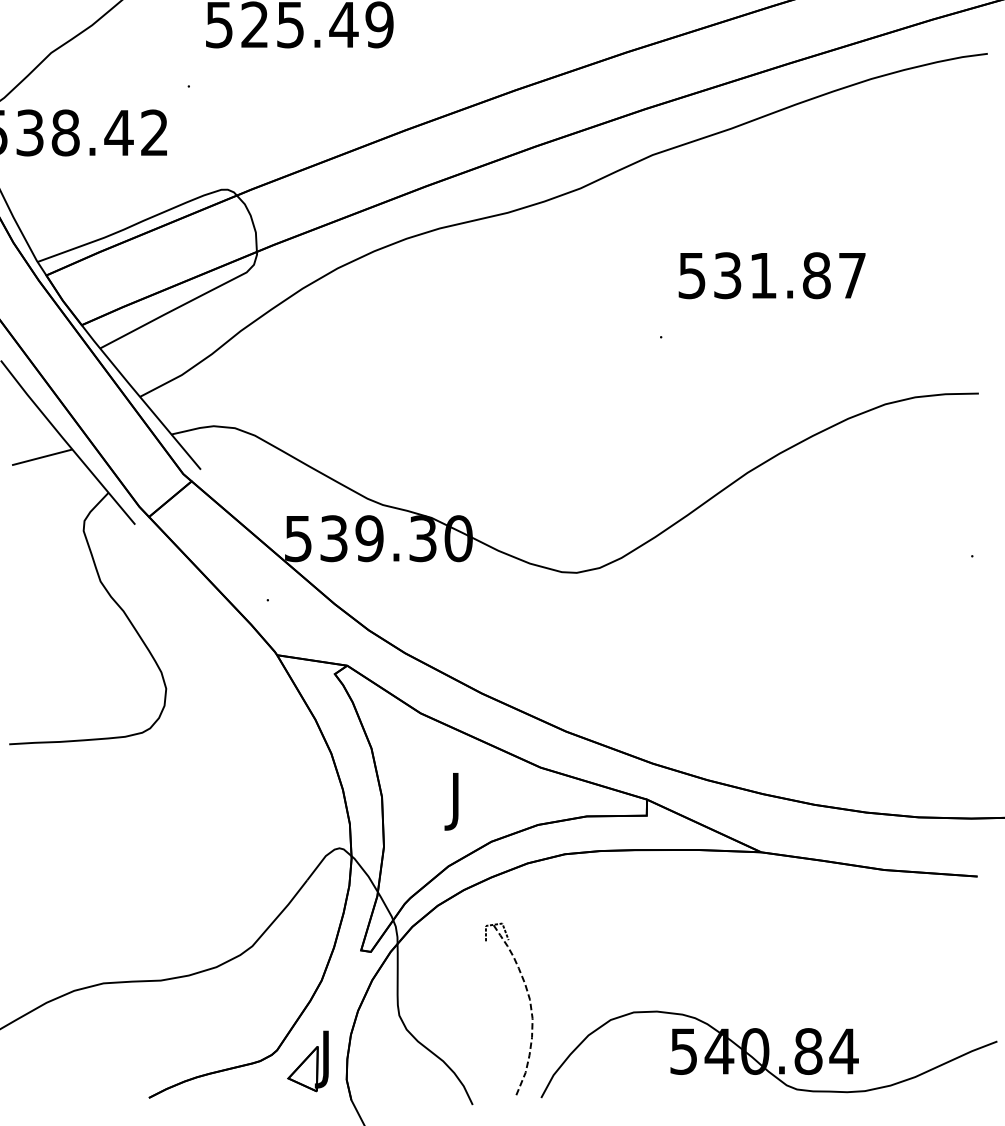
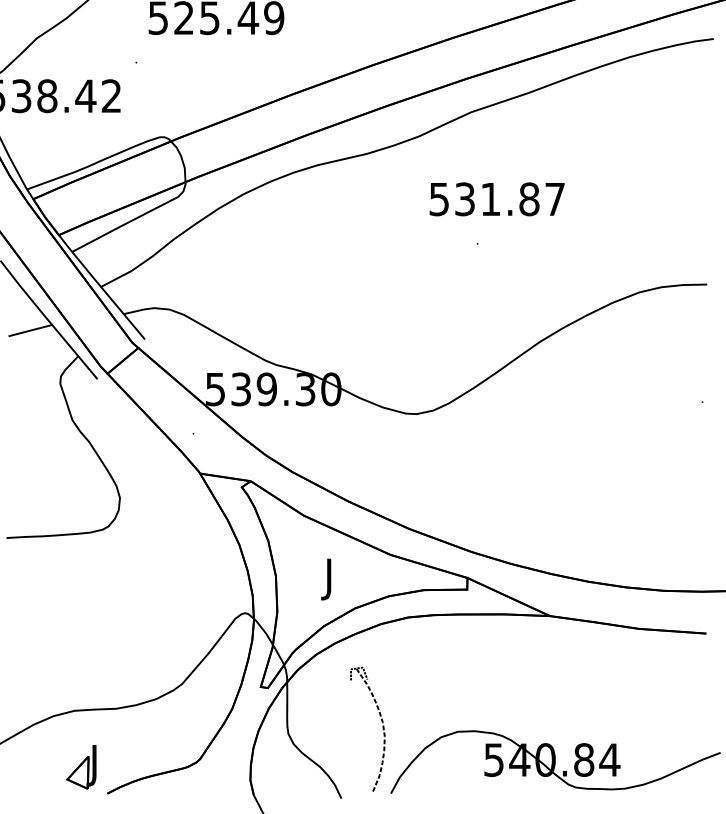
text: (771, 275) -> (496, 199), moved
part: (307, 1061) -> (81, 767), moved

